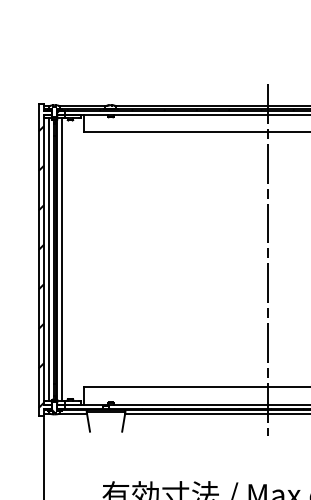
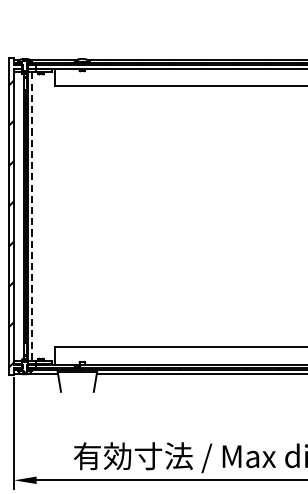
line: (49, 259) -> (19, 216), removed
line: (267, 259) -> (242, 216), removed
line: (61, 260) -> (31, 217), solid -> dashed

